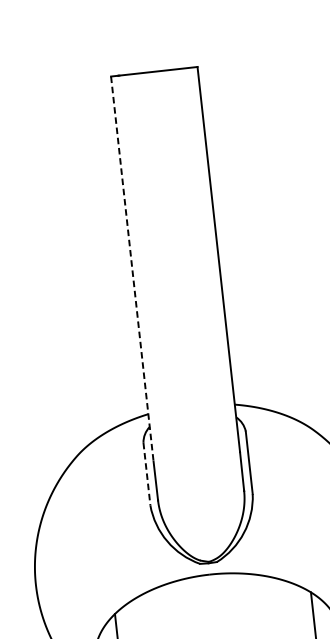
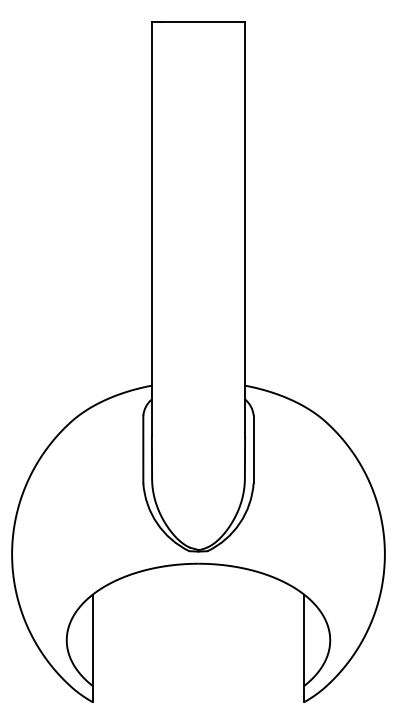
line: (131, 269) -> (151, 229), dashed -> solid
line: (147, 474) -> (143, 449), dashed -> solid

